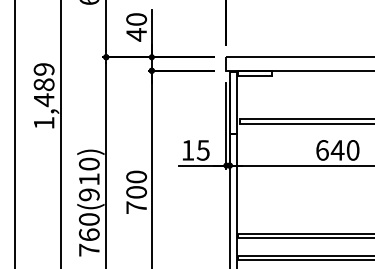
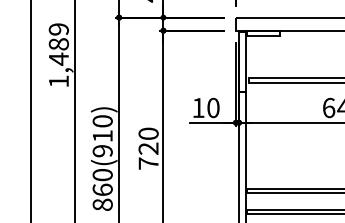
text: (202, 150) -> (212, 108), 15 -> 10
text: (136, 192) -> (148, 148), 700 -> 720
text: (89, 249) -> (102, 204), 760(910) -> 860(910)

